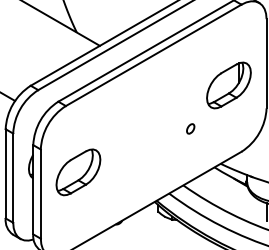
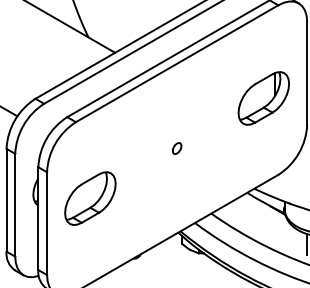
part: (190, 128) -> (176, 148), moved

